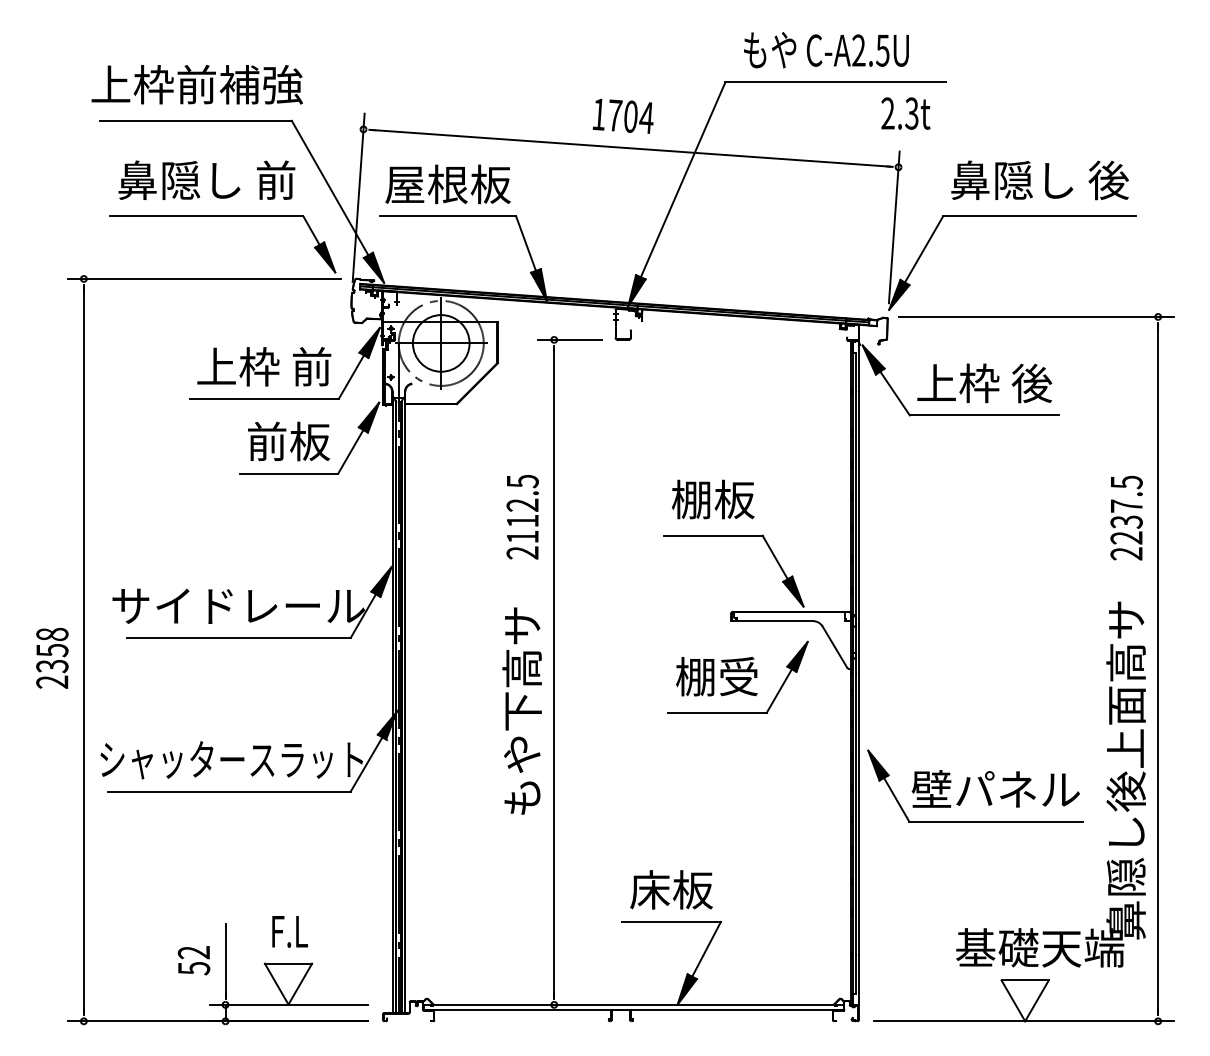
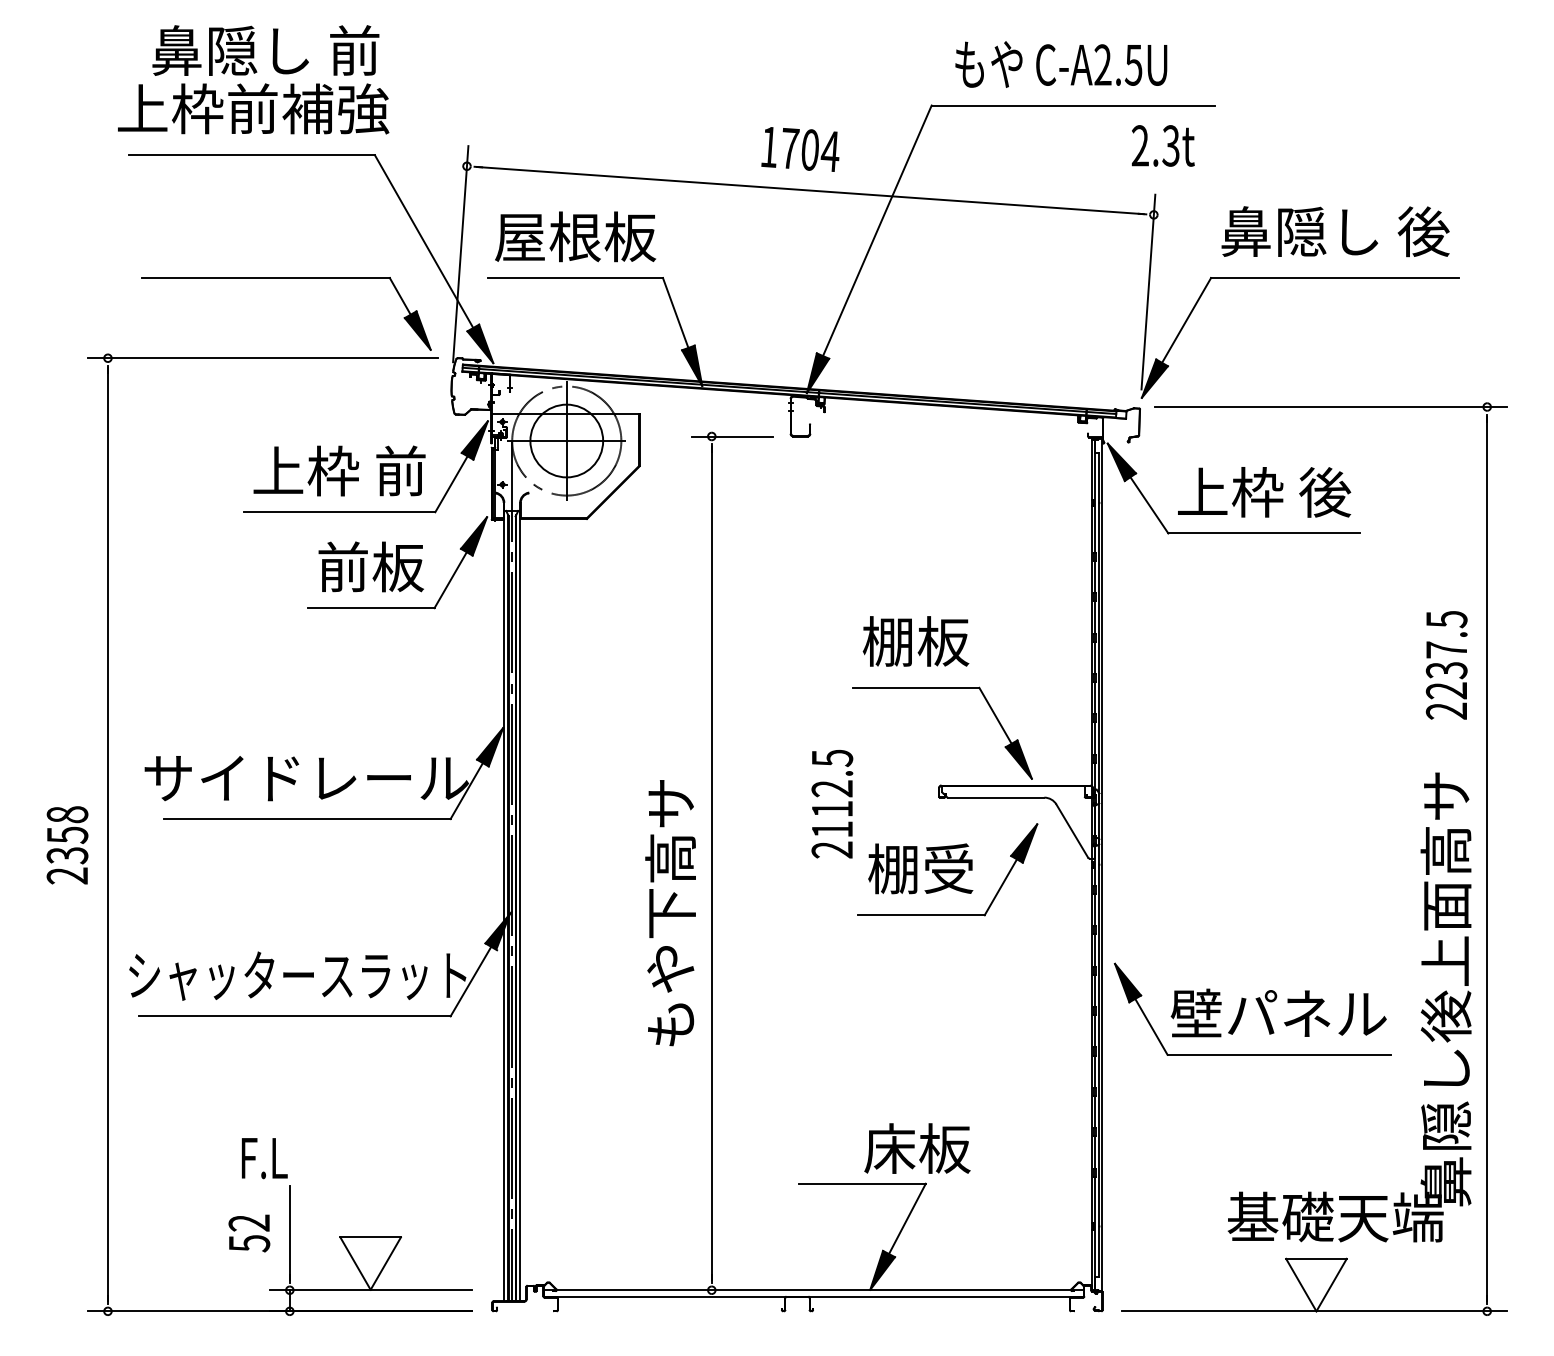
text: (206, 180) -> (265, 50), moved
text: (522, 517) -> (832, 804), moved
text: (671, 889) -> (917, 1148), moved
text: (289, 931) -> (264, 1158), moved

